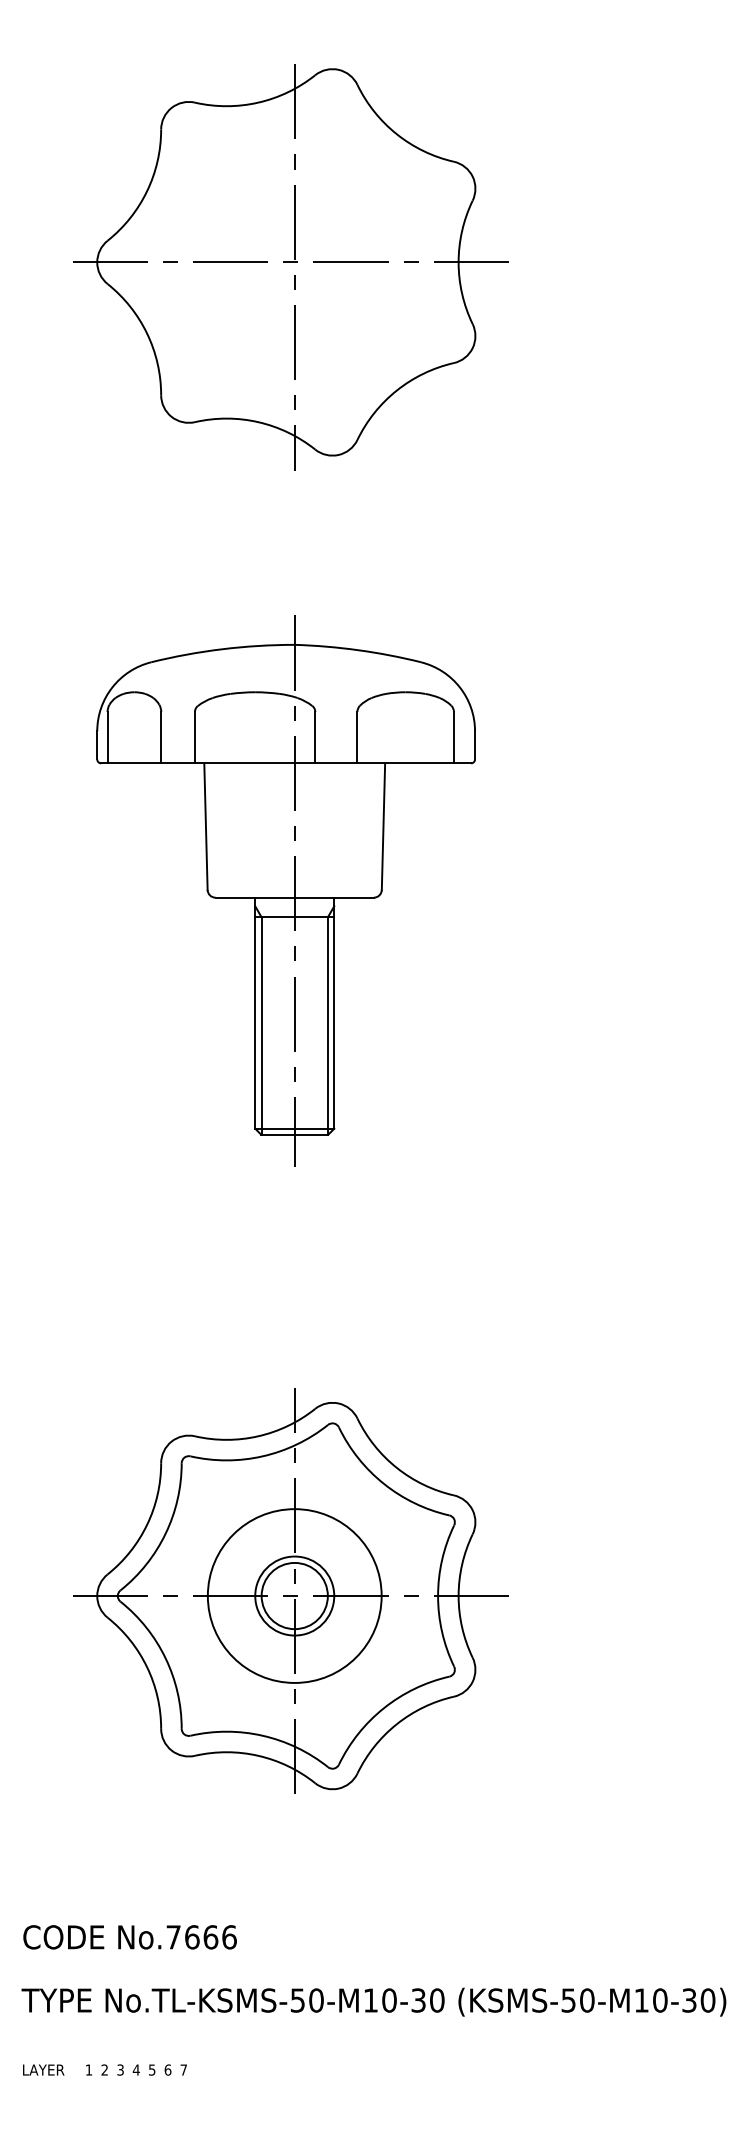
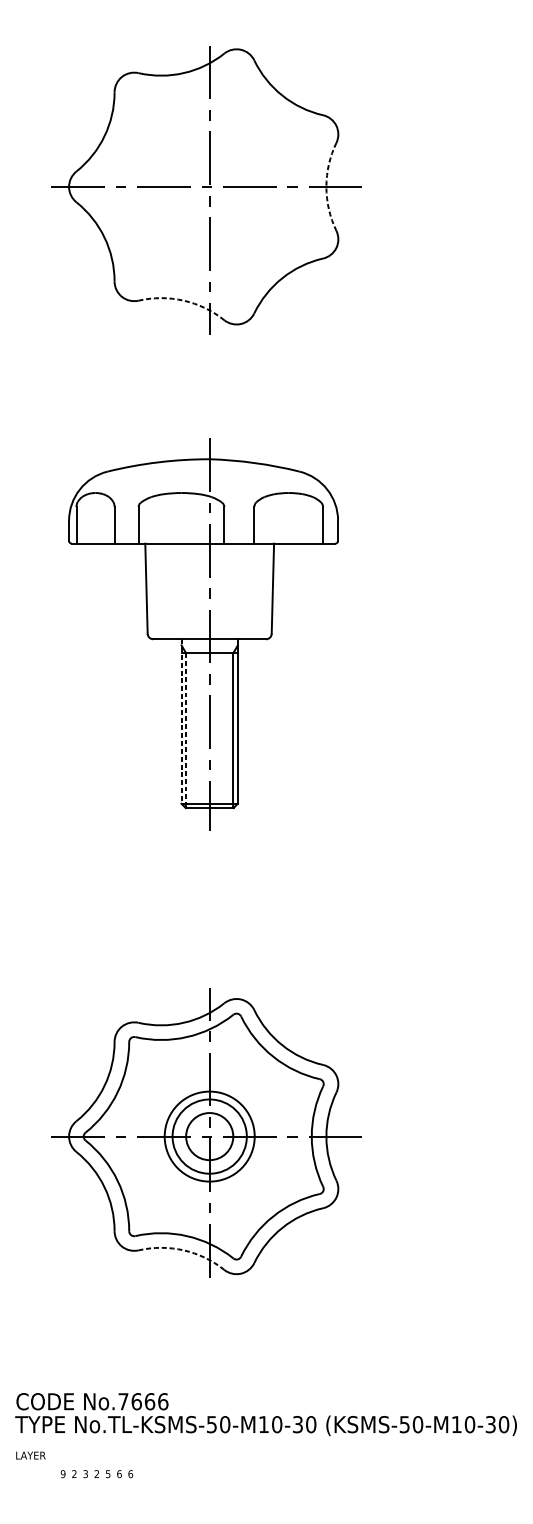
arc: (458, 262) -> (326, 186), solid -> dashed
arc: (258, 422) -> (183, 300), solid -> dashed
line: (255, 1013) -> (181, 721), solid -> dashed
line: (261, 1026) -> (186, 731), solid -> dashed
circle: (294, 1595) -> (209, 1136), size x0.6
circle: (294, 1595) -> (209, 1136), size x1.6
arc: (258, 1755) -> (183, 1250), solid -> dashed
text: (129, 1937) -> (92, 1401), moved
text: (43, 2069) -> (30, 1455), moved
text: (88, 2069) -> (62, 1473), 1 -> 9
text: (135, 2069) -> (96, 1473), 4 -> 2
text: (183, 2069) -> (130, 1473), 7 -> 6

